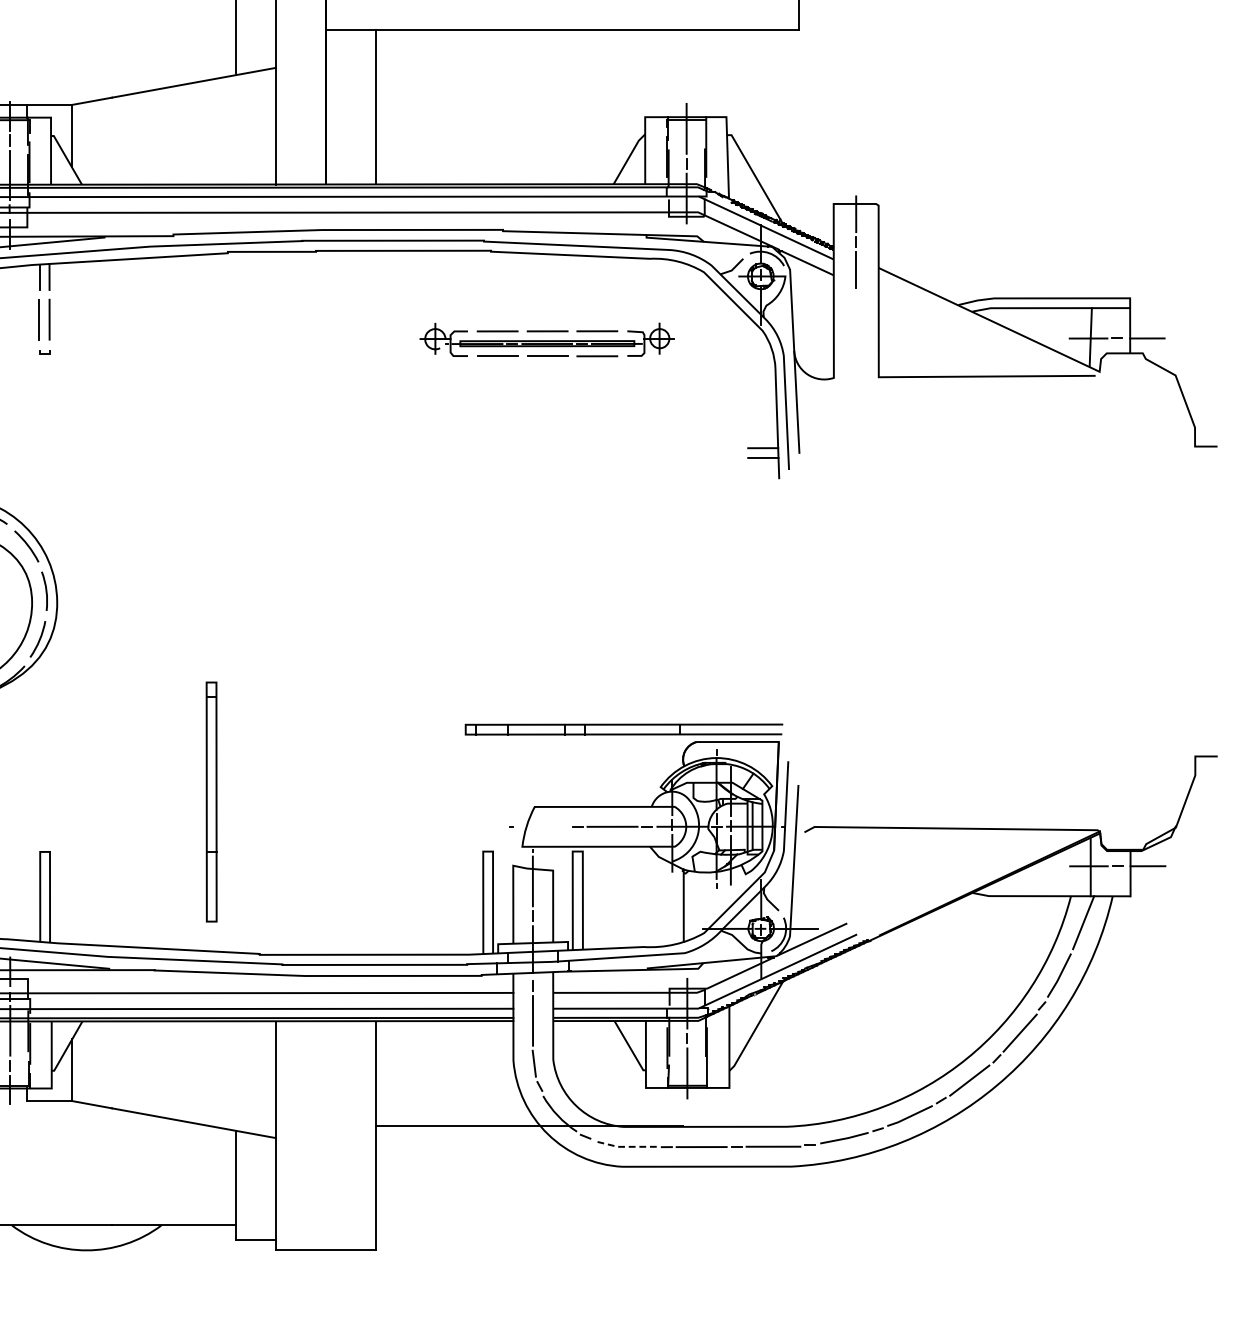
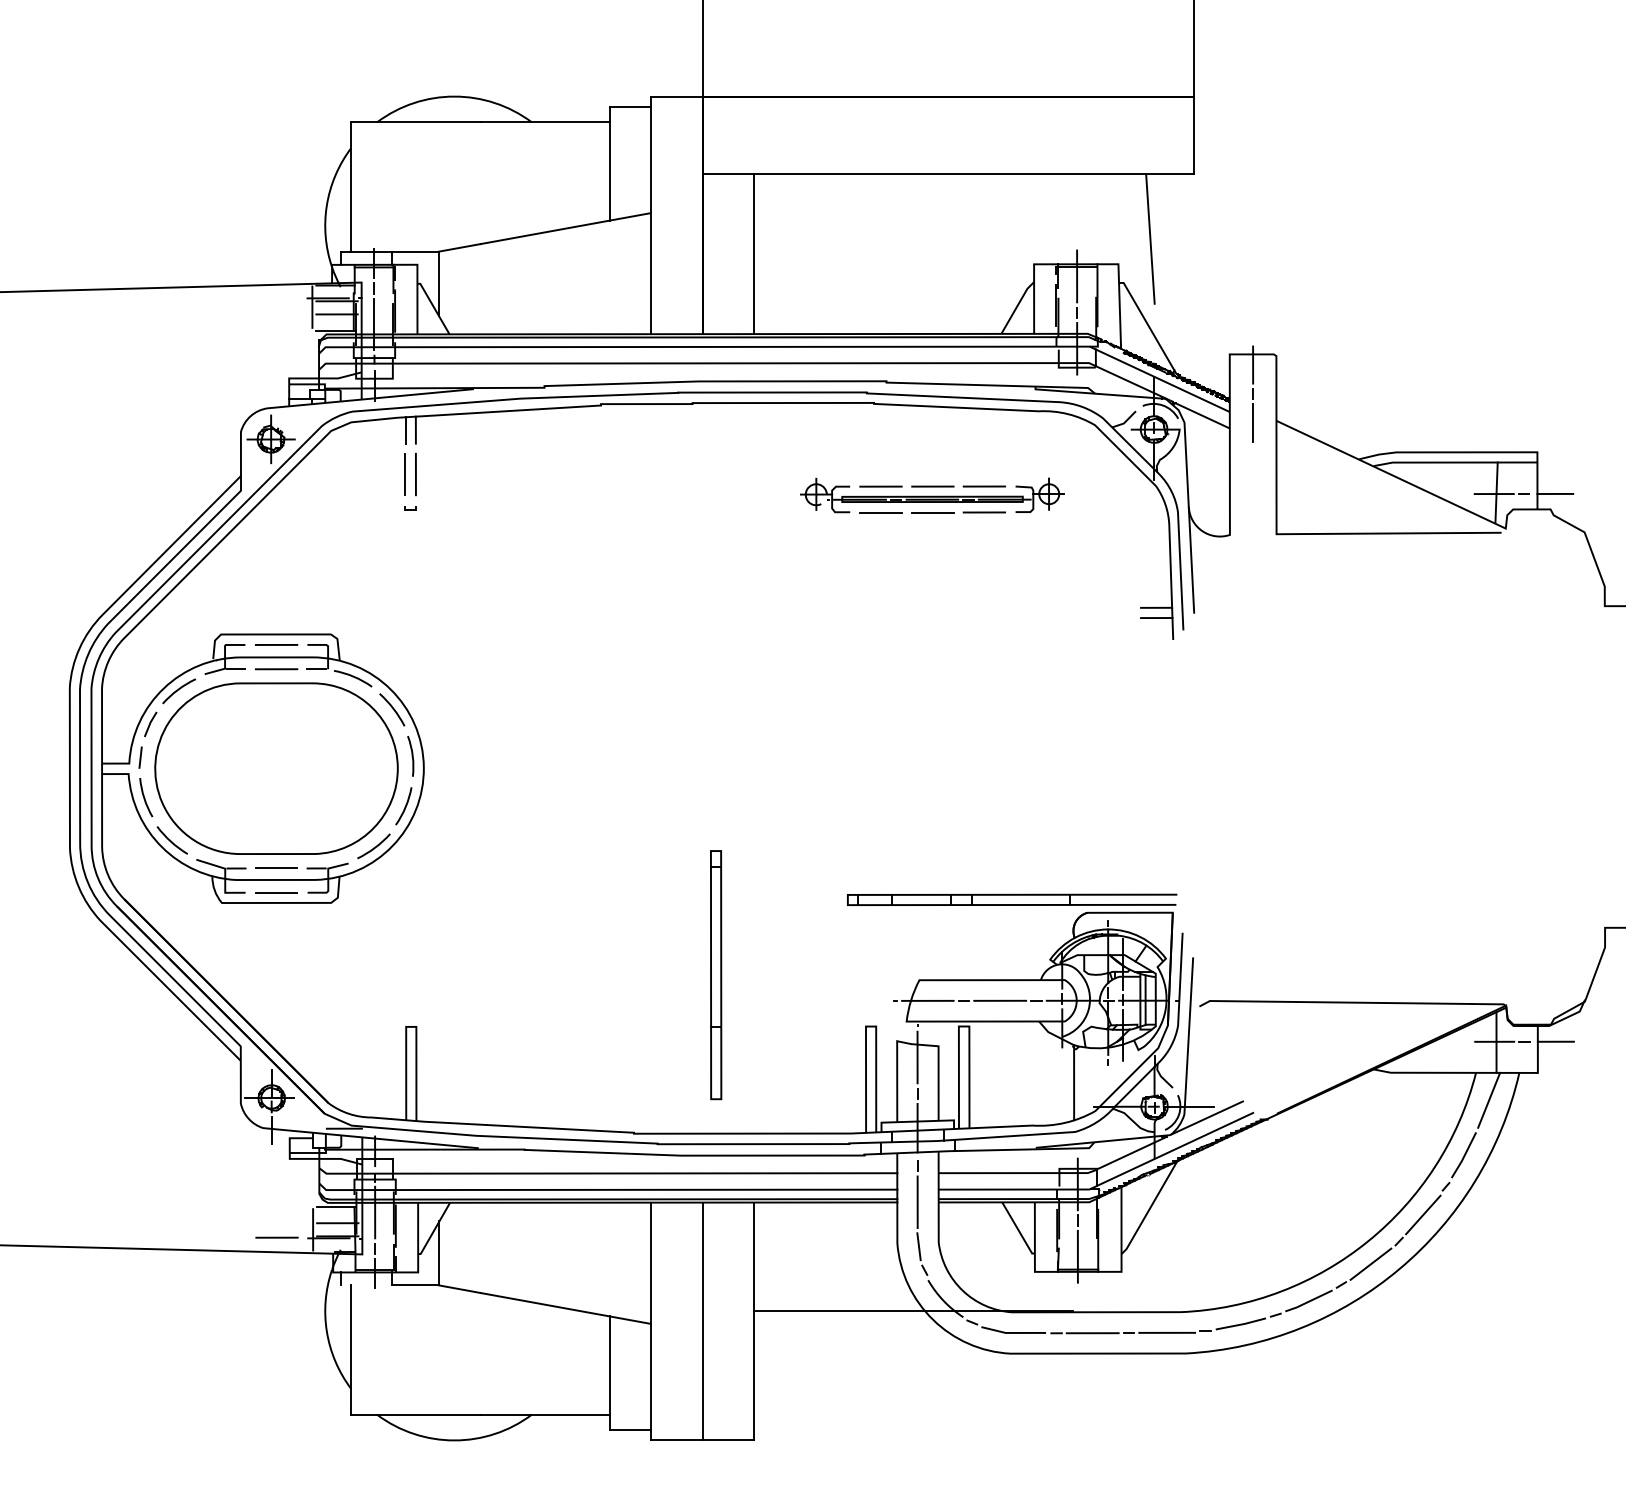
line: (757, 92) -> (1150, 238), added
part: (212, 802) -> (716, 975), moved
line: (542, 826) -> (927, 1000), added
line: (325, 1135) -> (702, 1321), added
line: (624, 1146) -> (1012, 1332), dashed -> solid

